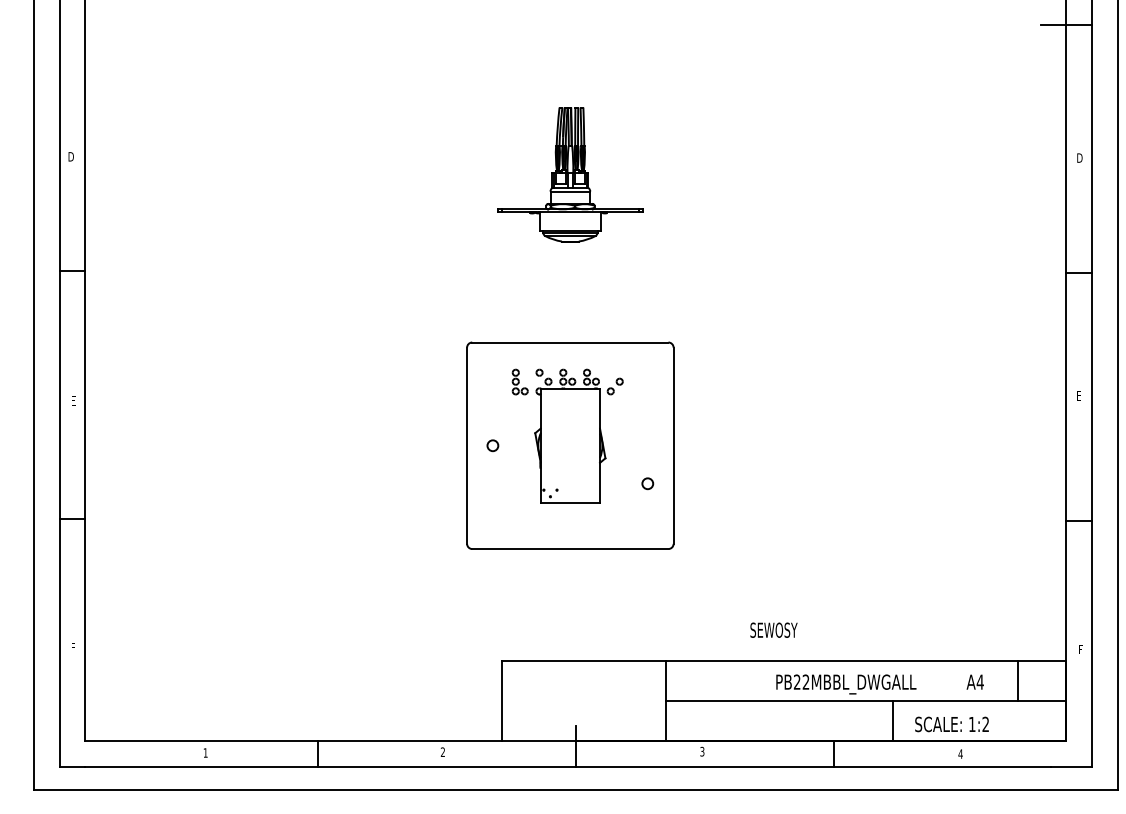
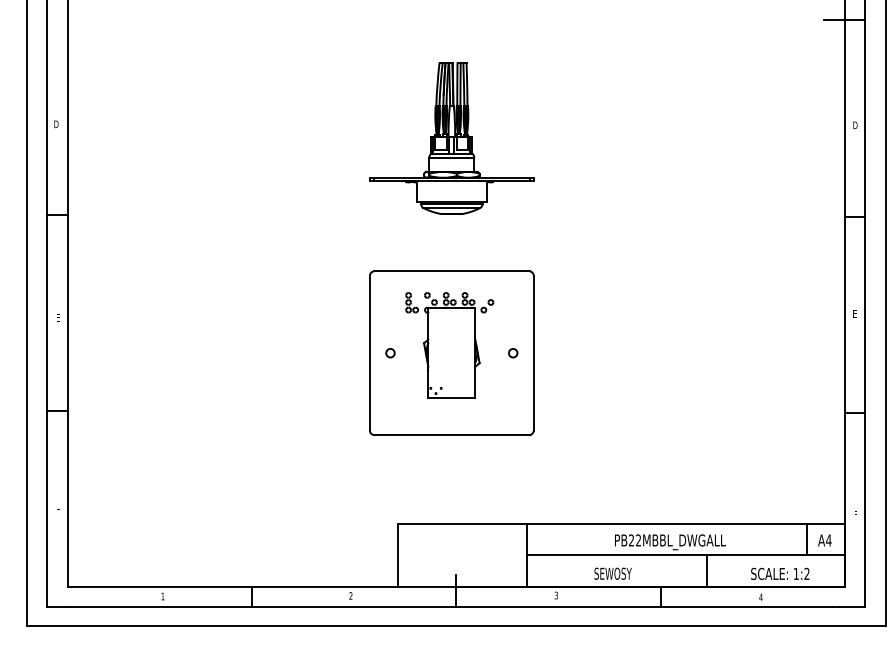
part: (570, 174) -> (451, 138), size x1.43
circle: (647, 483) -> (512, 352), moved
text: (773, 629) -> (612, 573), moved
text: (974, 681) -> (824, 539), moved
text: (951, 724) -> (779, 573), moved

